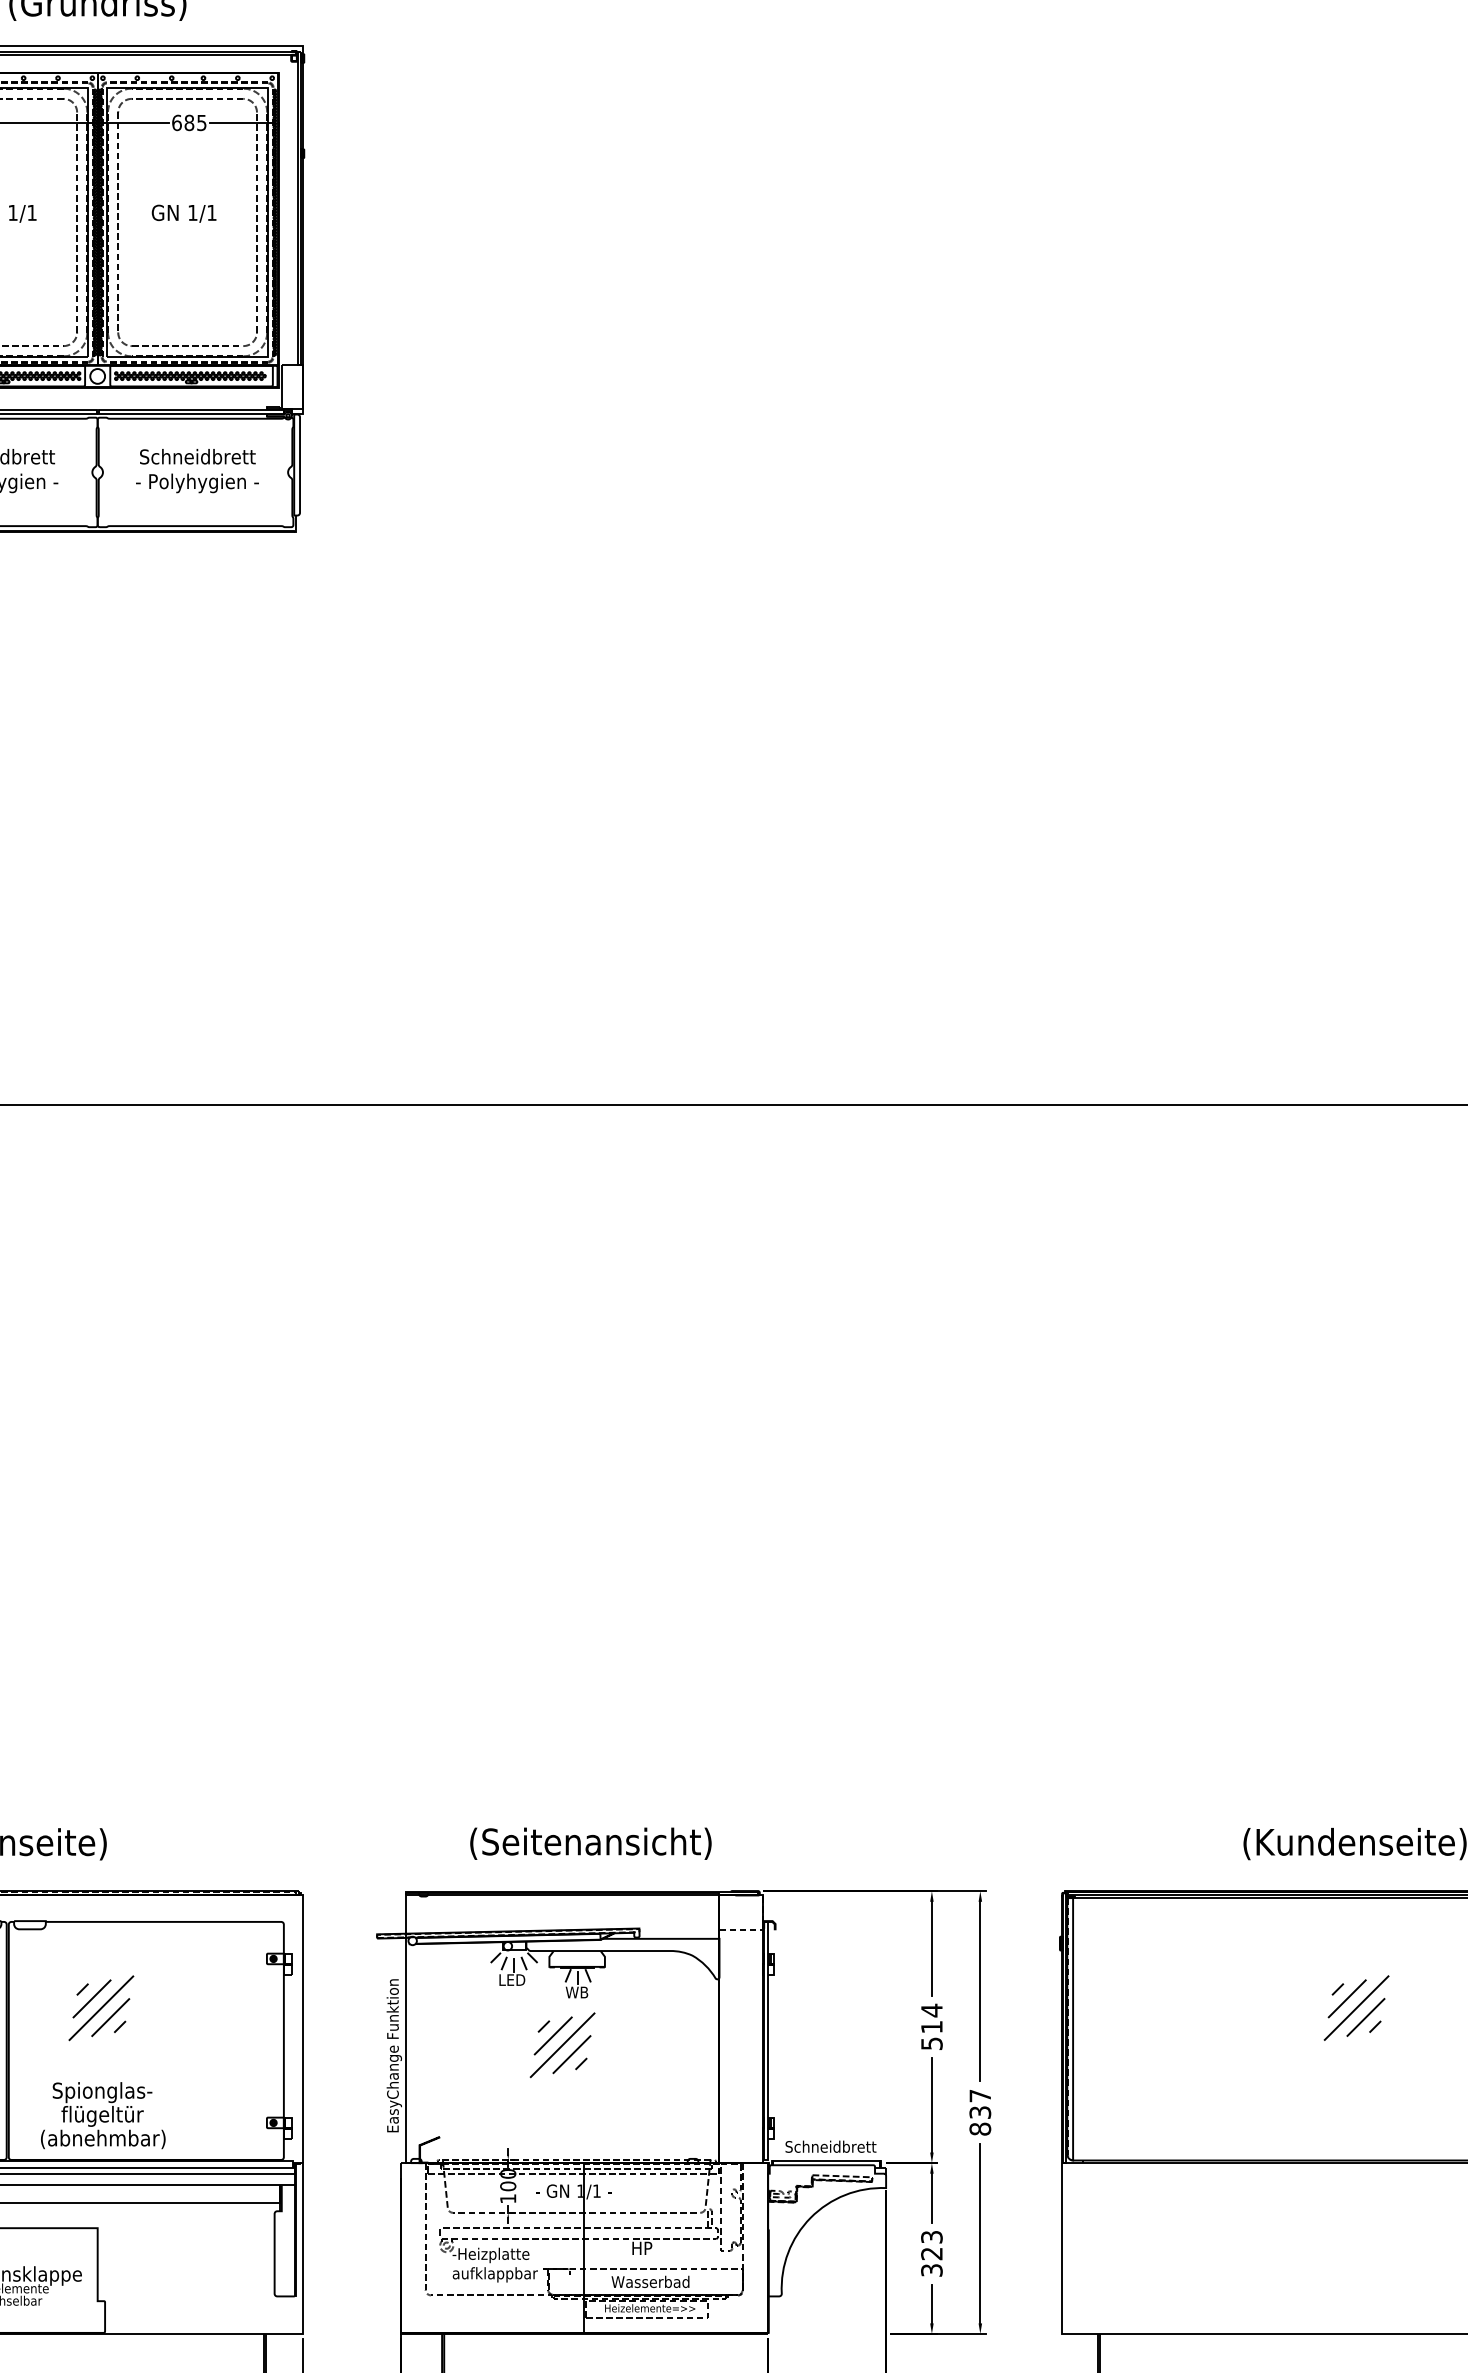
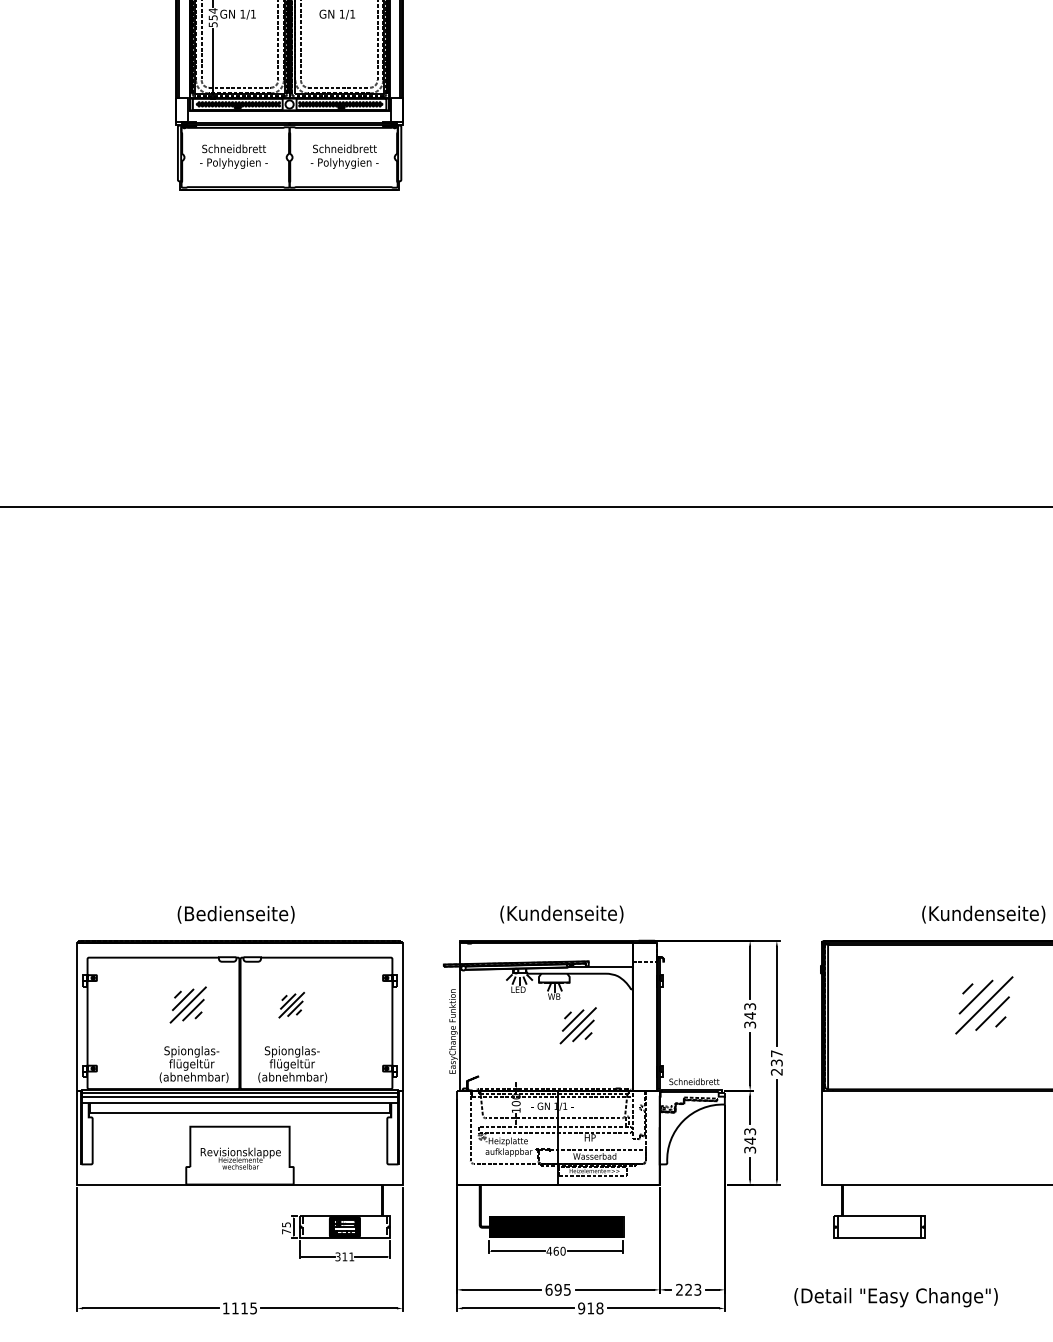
text: (590, 1843) -> (561, 914), (Seitenansicht) -> (Kundenseite)
part: (101, 2006) -> (291, 1004), size x0.7
part: (1356, 2006) -> (984, 1004), size x1.6
text: (932, 2026) -> (750, 1015), 514 -> 343
part: (561, 2044) -> (577, 1025), moved
text: (979, 2128) -> (776, 1071), 837 -> 237
text: (930, 2253) -> (749, 1140), 323 -> 343

